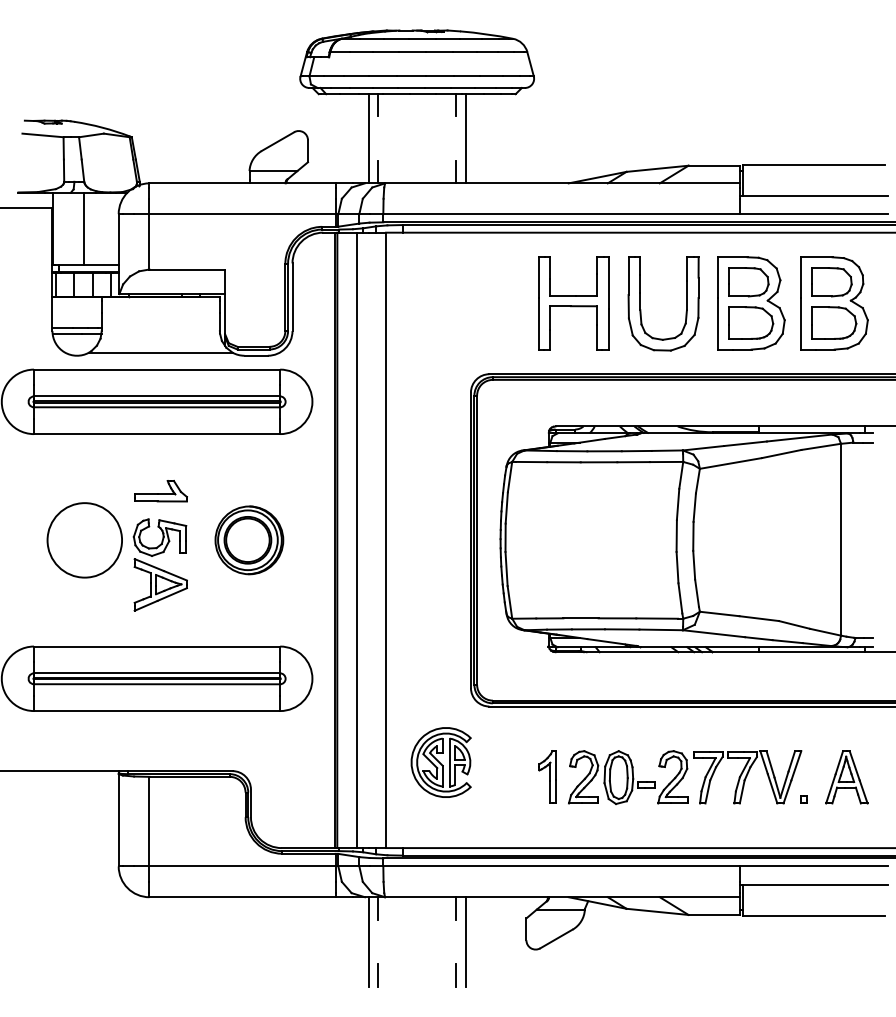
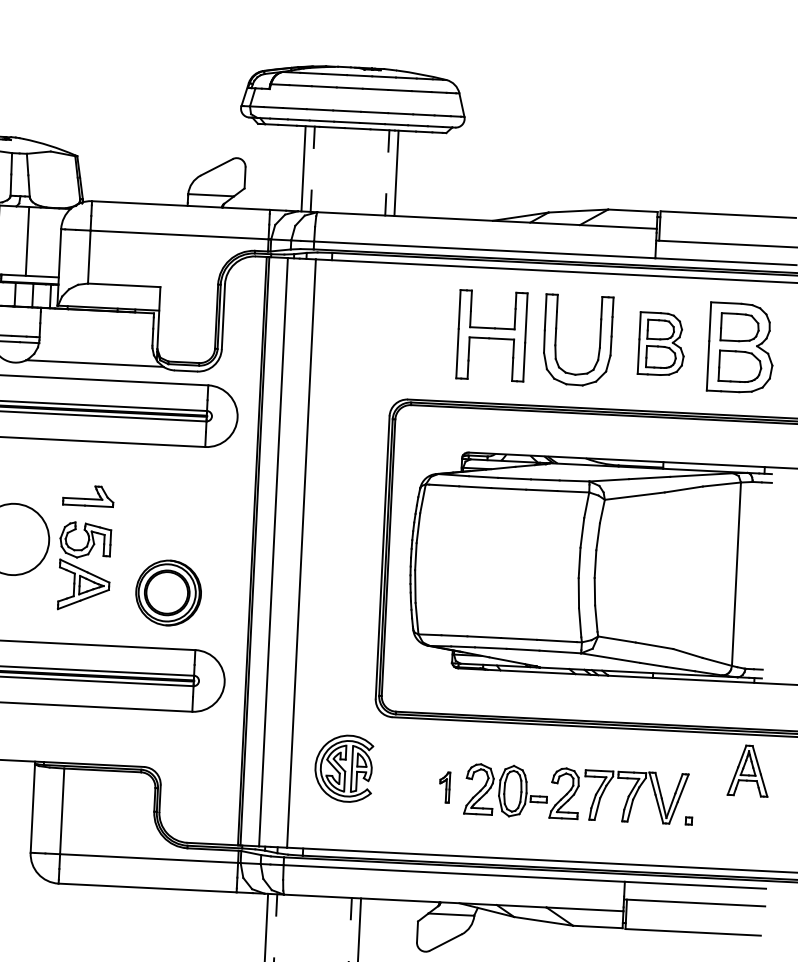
part: (751, 303) -> (661, 344), size x0.7
part: (249, 540) -> (168, 593), moved
part: (547, 776) -> (444, 786), size x0.6
part: (846, 777) -> (748, 771), moved

